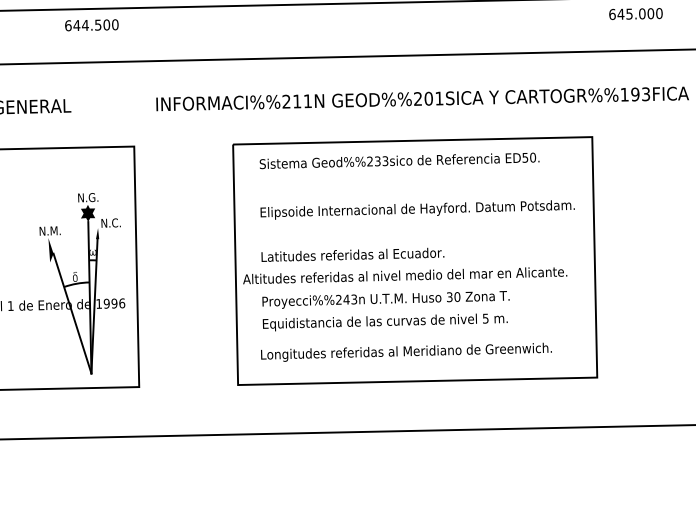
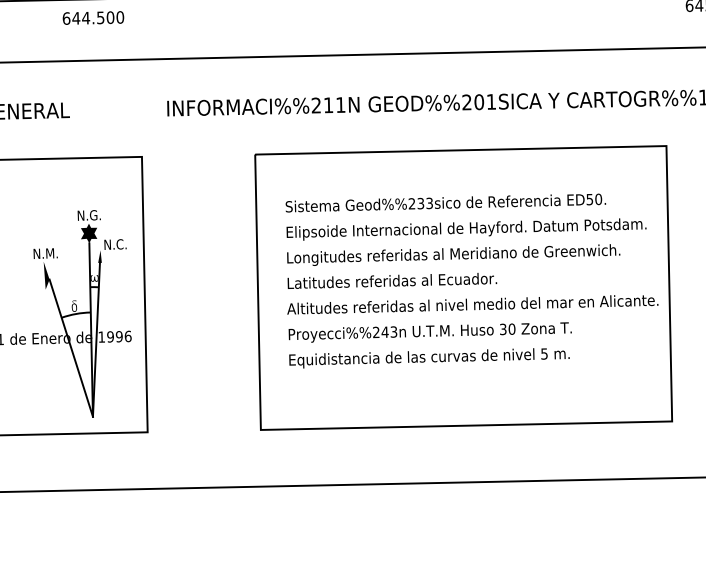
text: (399, 160) -> (445, 202), moved
text: (405, 275) -> (473, 304), moved
text: (406, 351) -> (453, 254), moved

